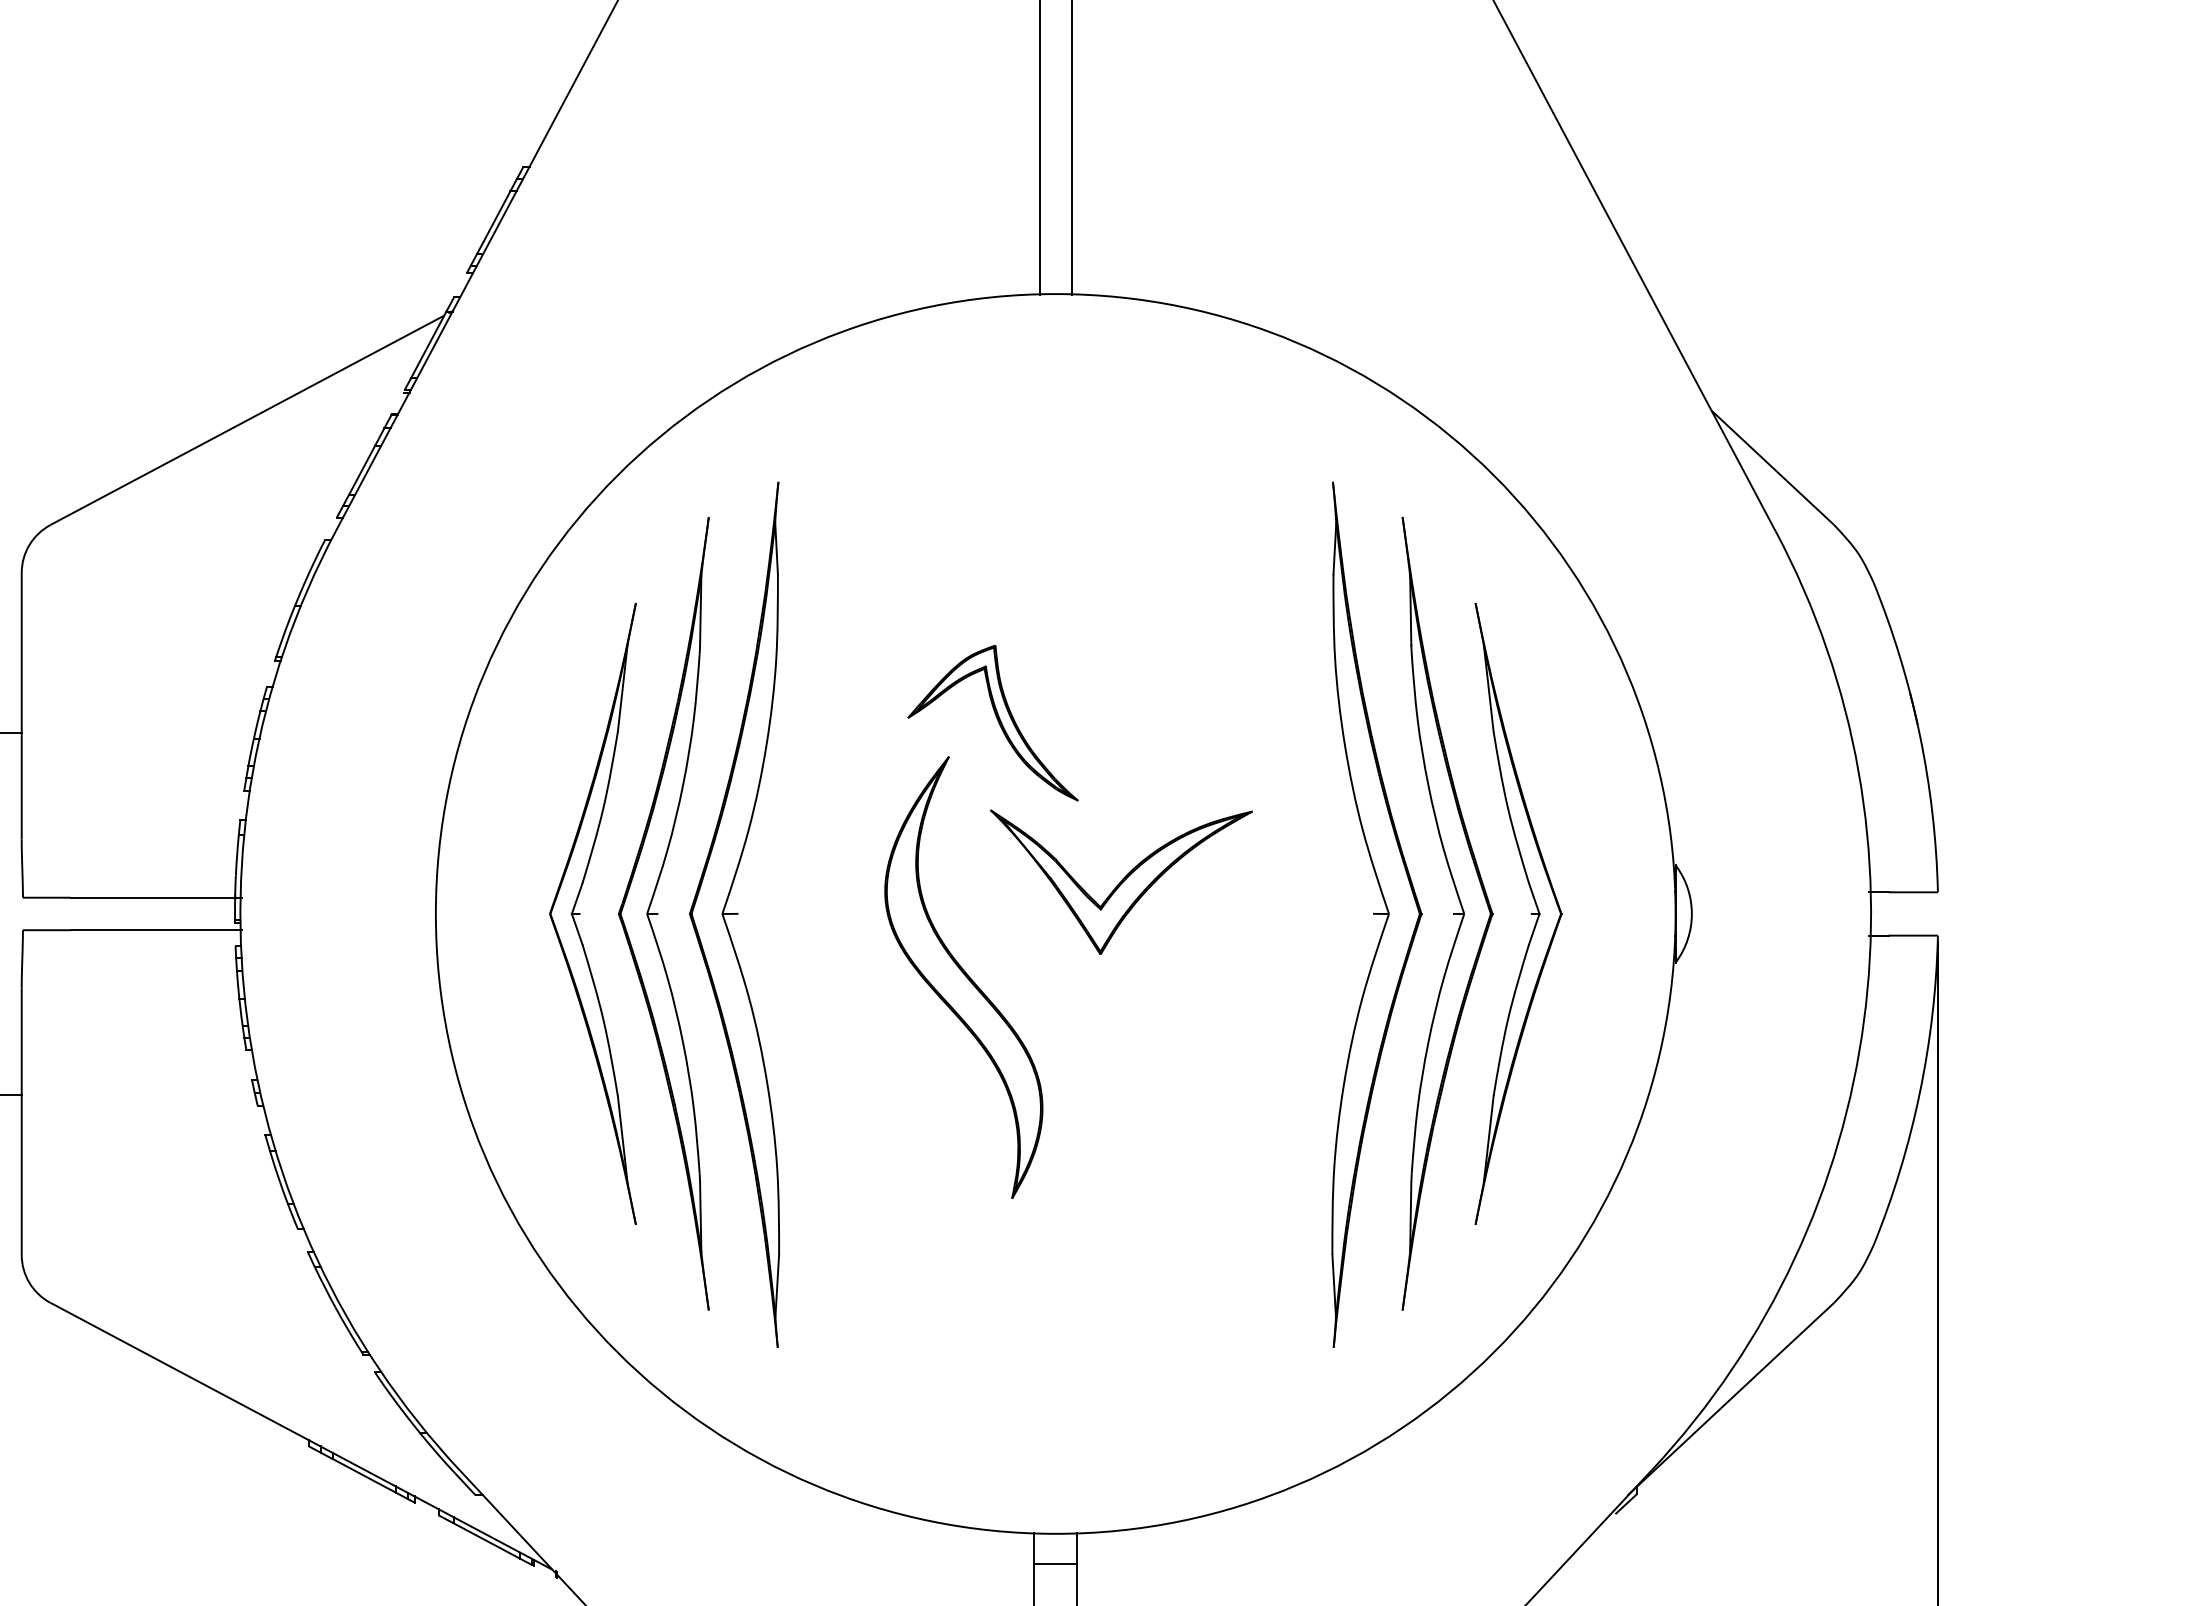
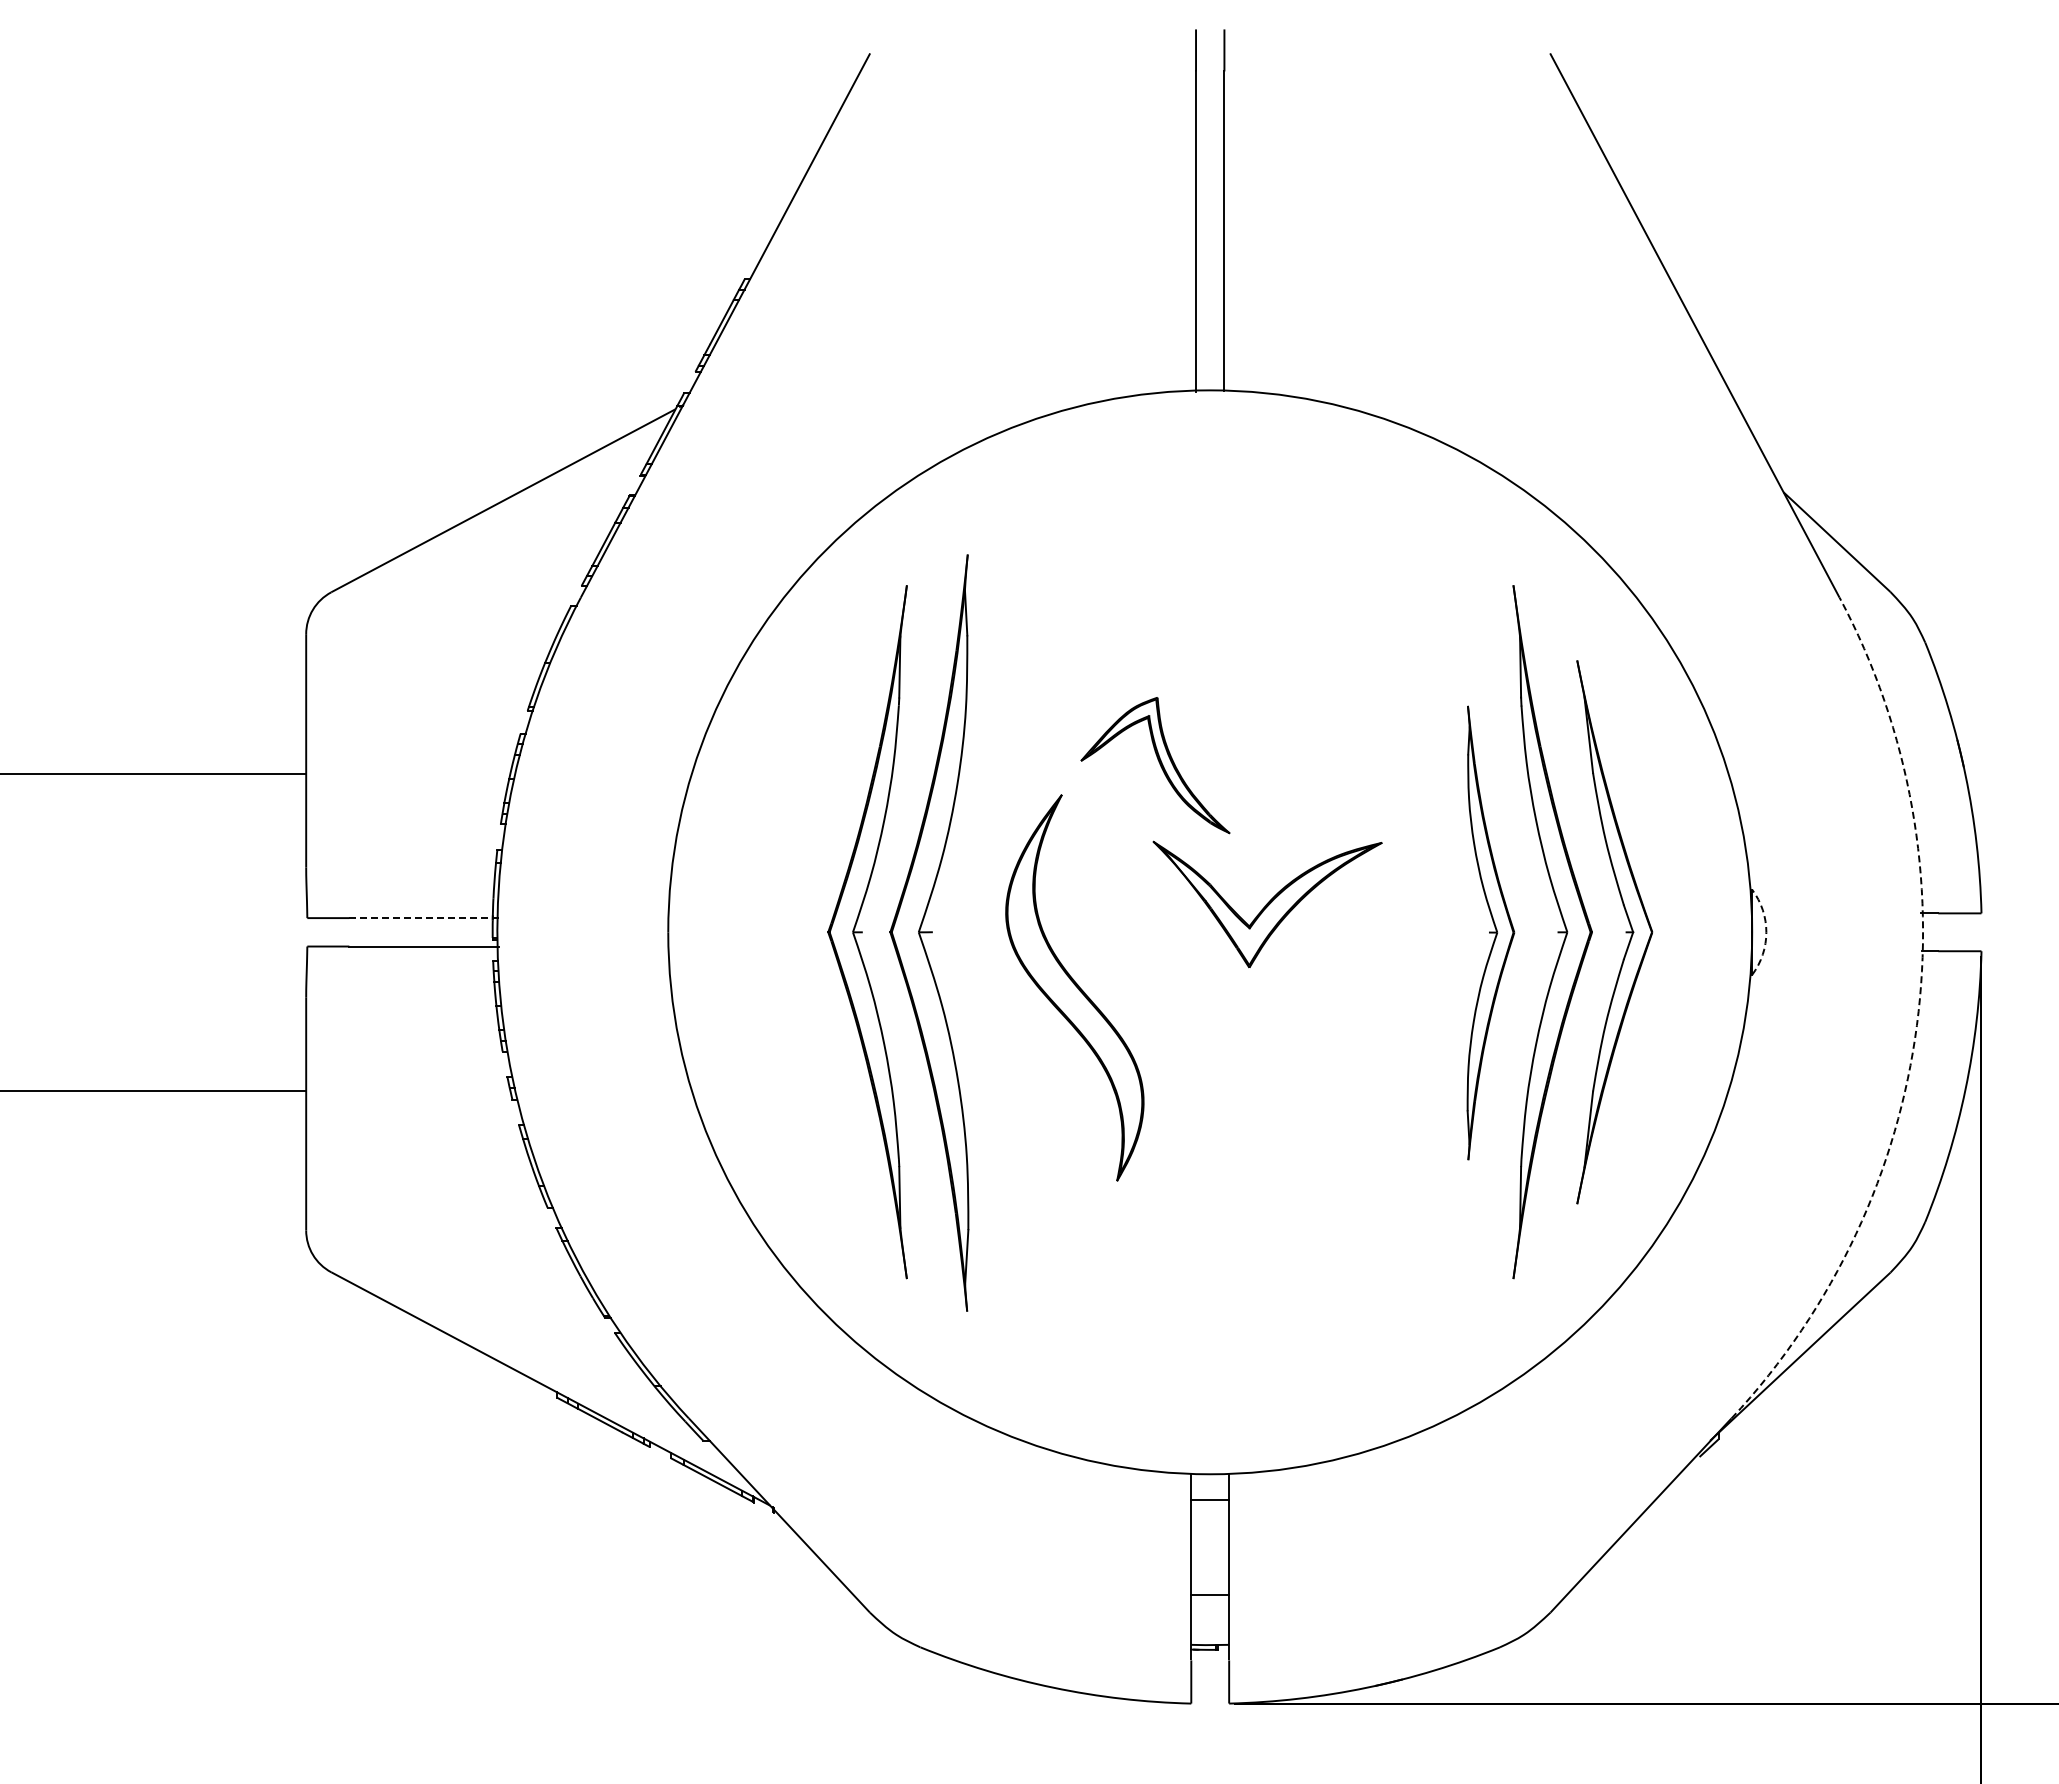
line: (157, 898) -> (424, 918), solid -> dashed
part: (580, 914) -> (794, 932), removed
part: (1376, 914) -> (1490, 932), size x0.6
arc: (1692, 914) -> (1766, 932), solid -> dashed
part: (963, 977) -> (1074, 987), moved
arc: (1863, 1020) -> (1916, 1025), solid -> dashed

